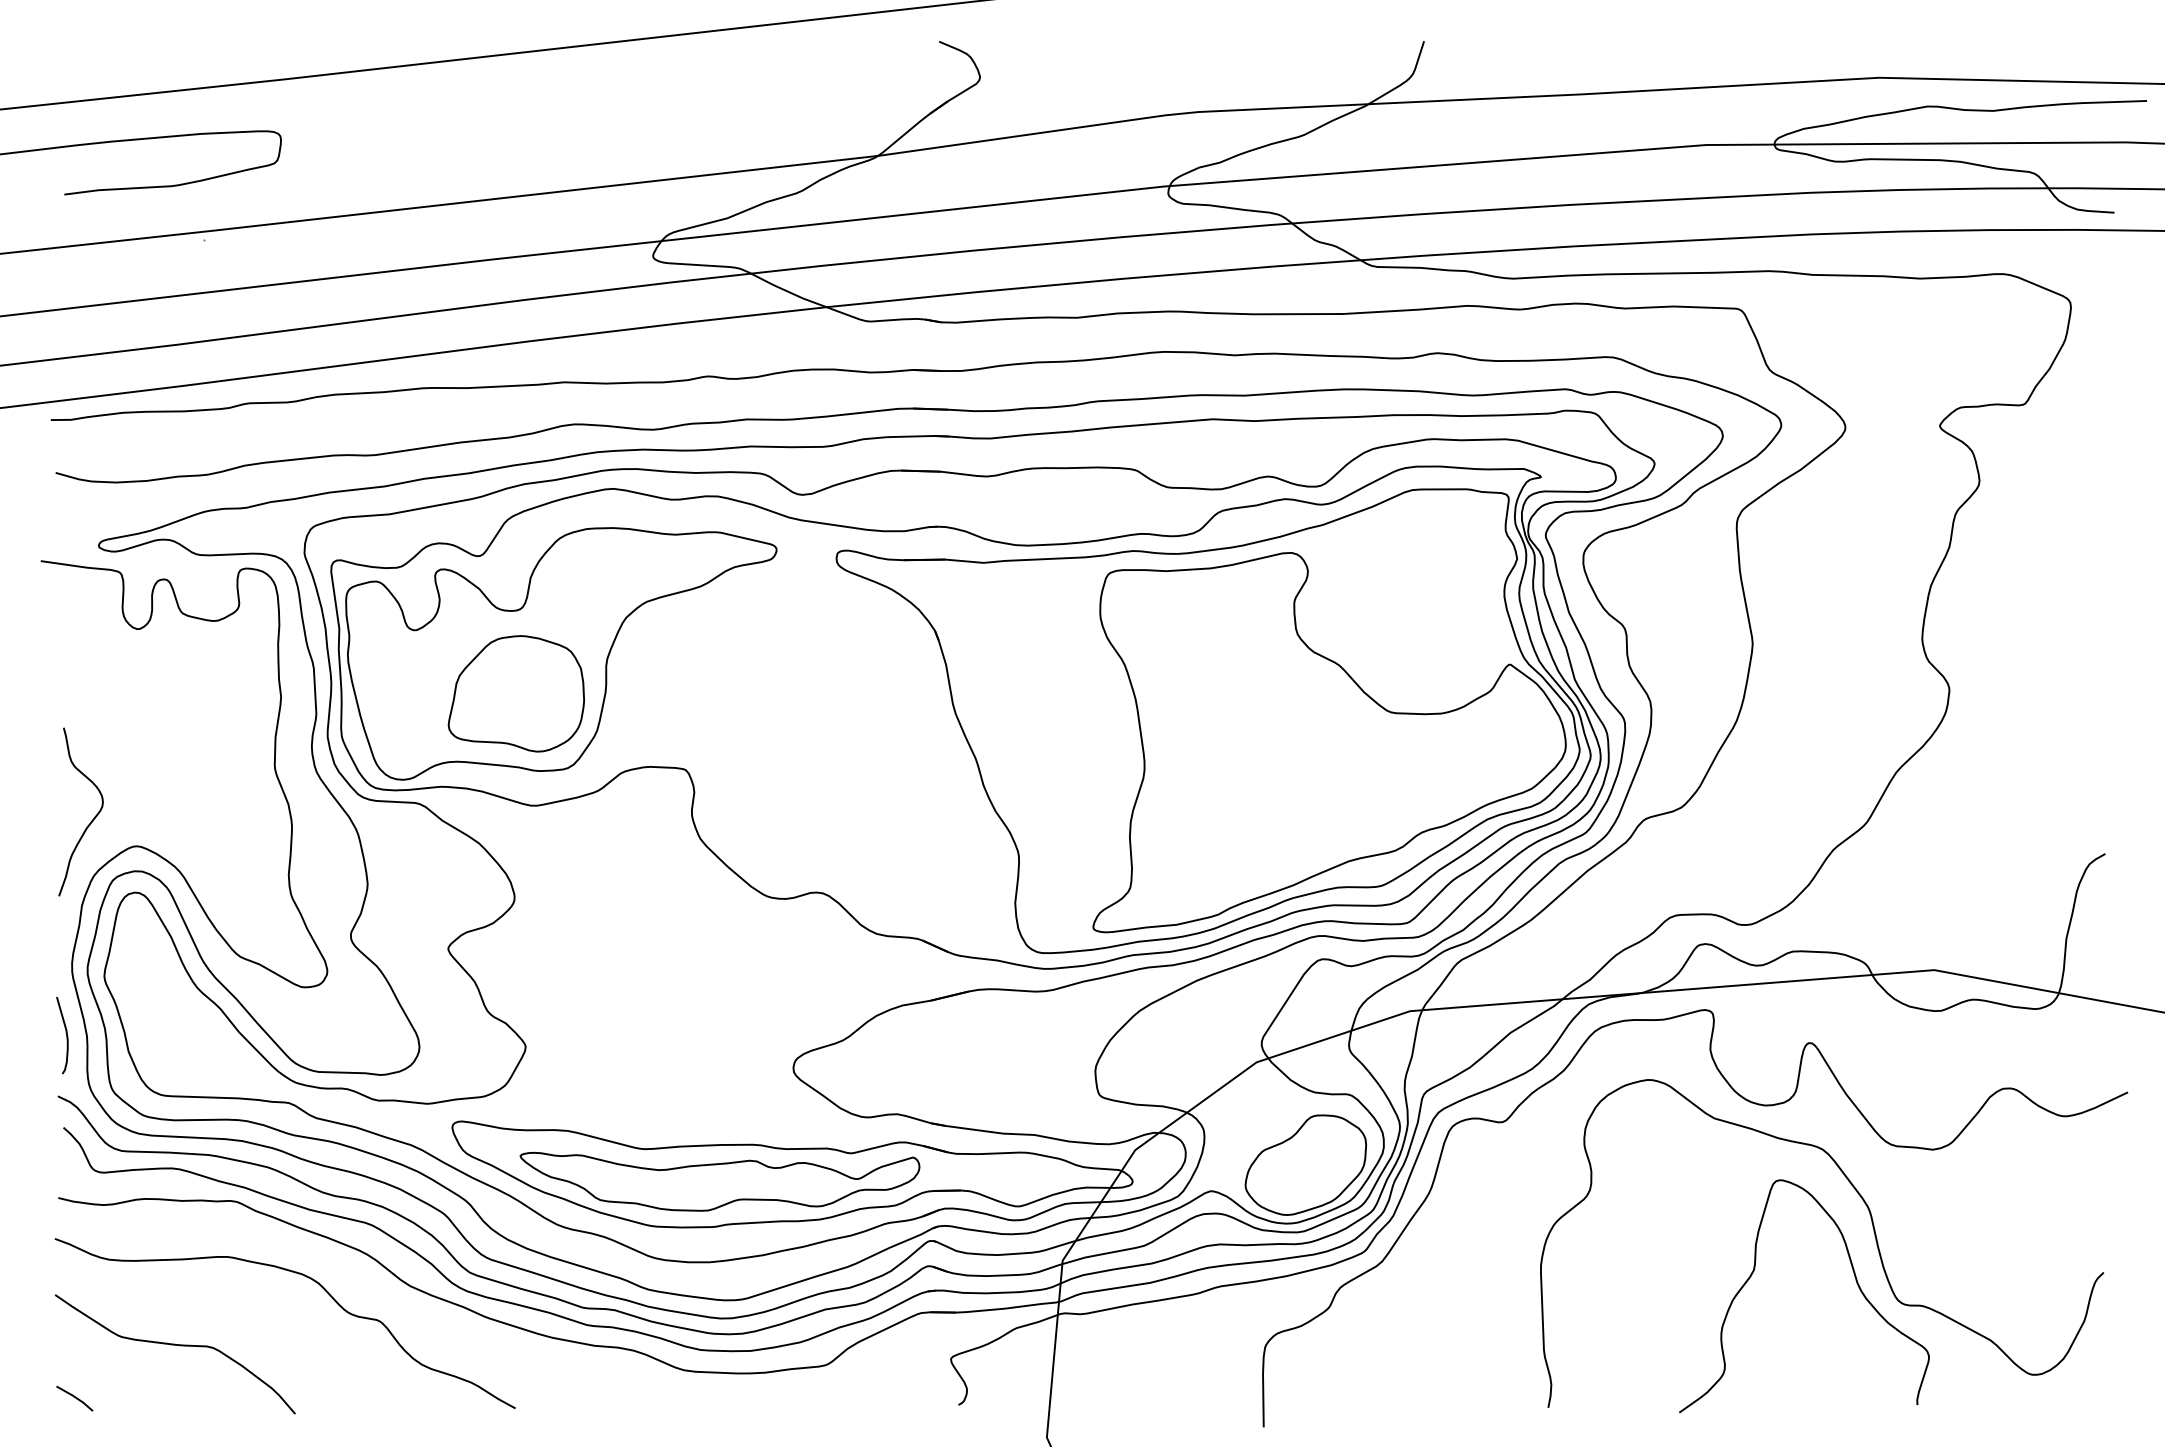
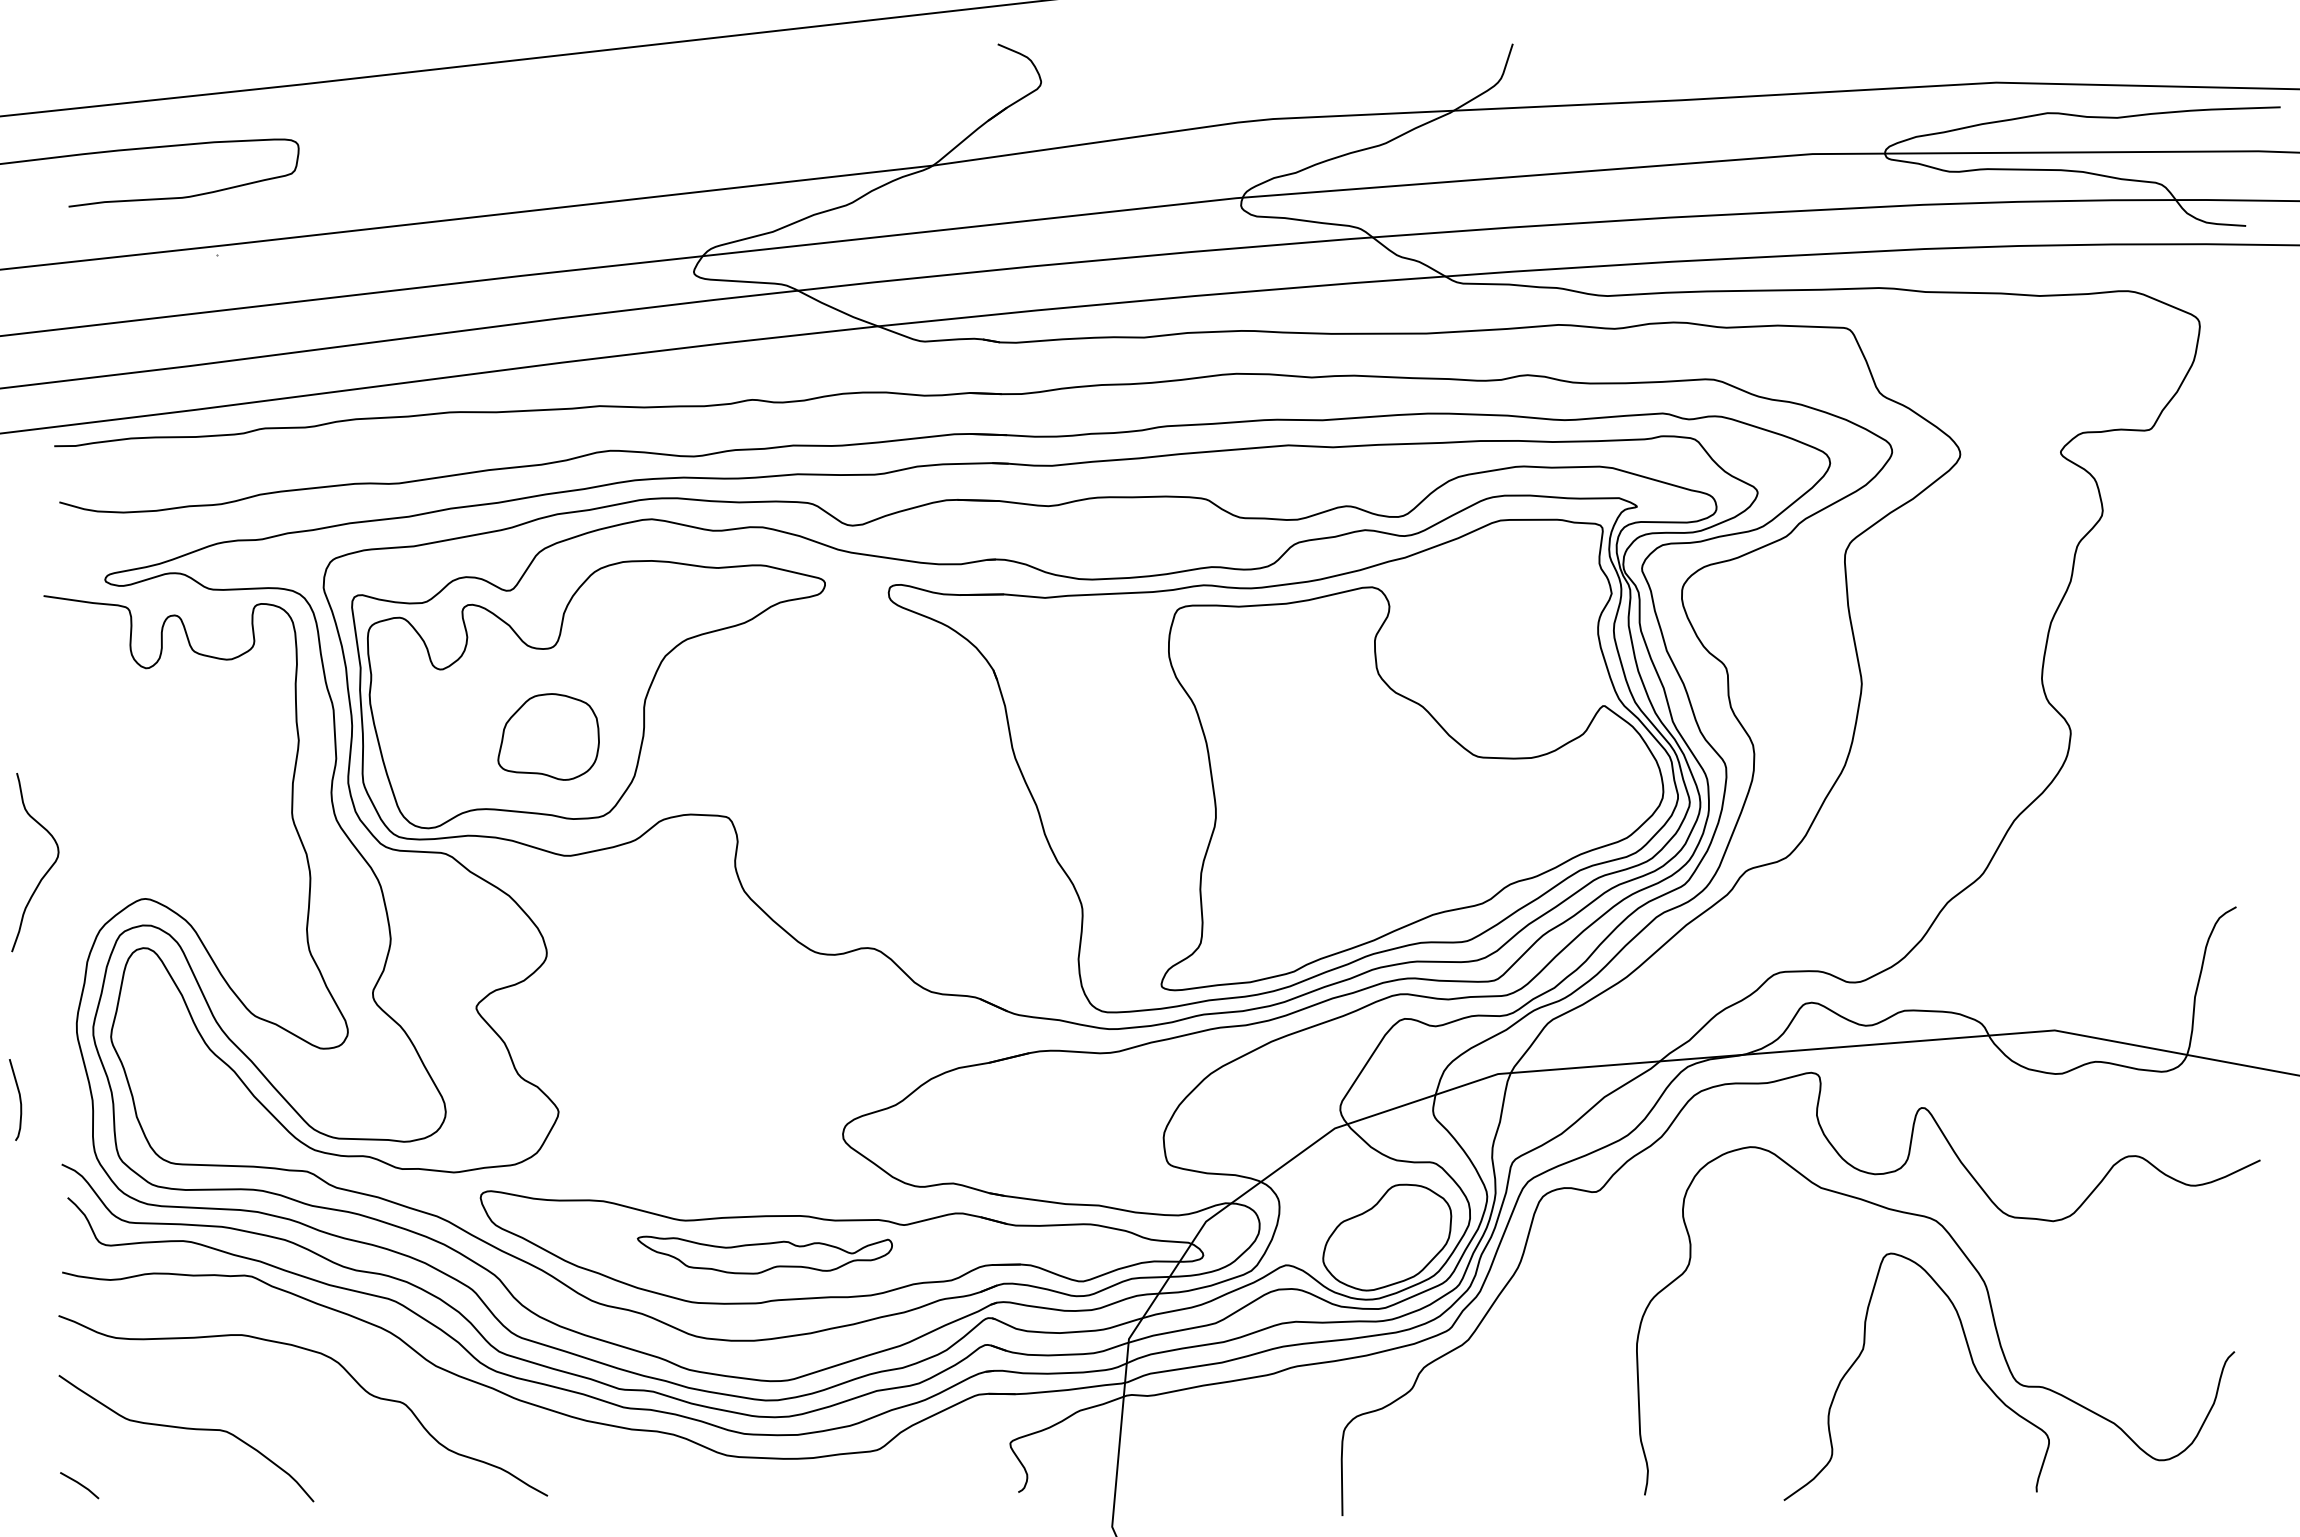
part: (516, 693) -> (548, 736), size x0.7
curve: (90, 821) -> (45, 872), moved
curve: (66, 1035) -> (19, 1099), moved
part: (719, 1181) -> (764, 1254), size x0.6

